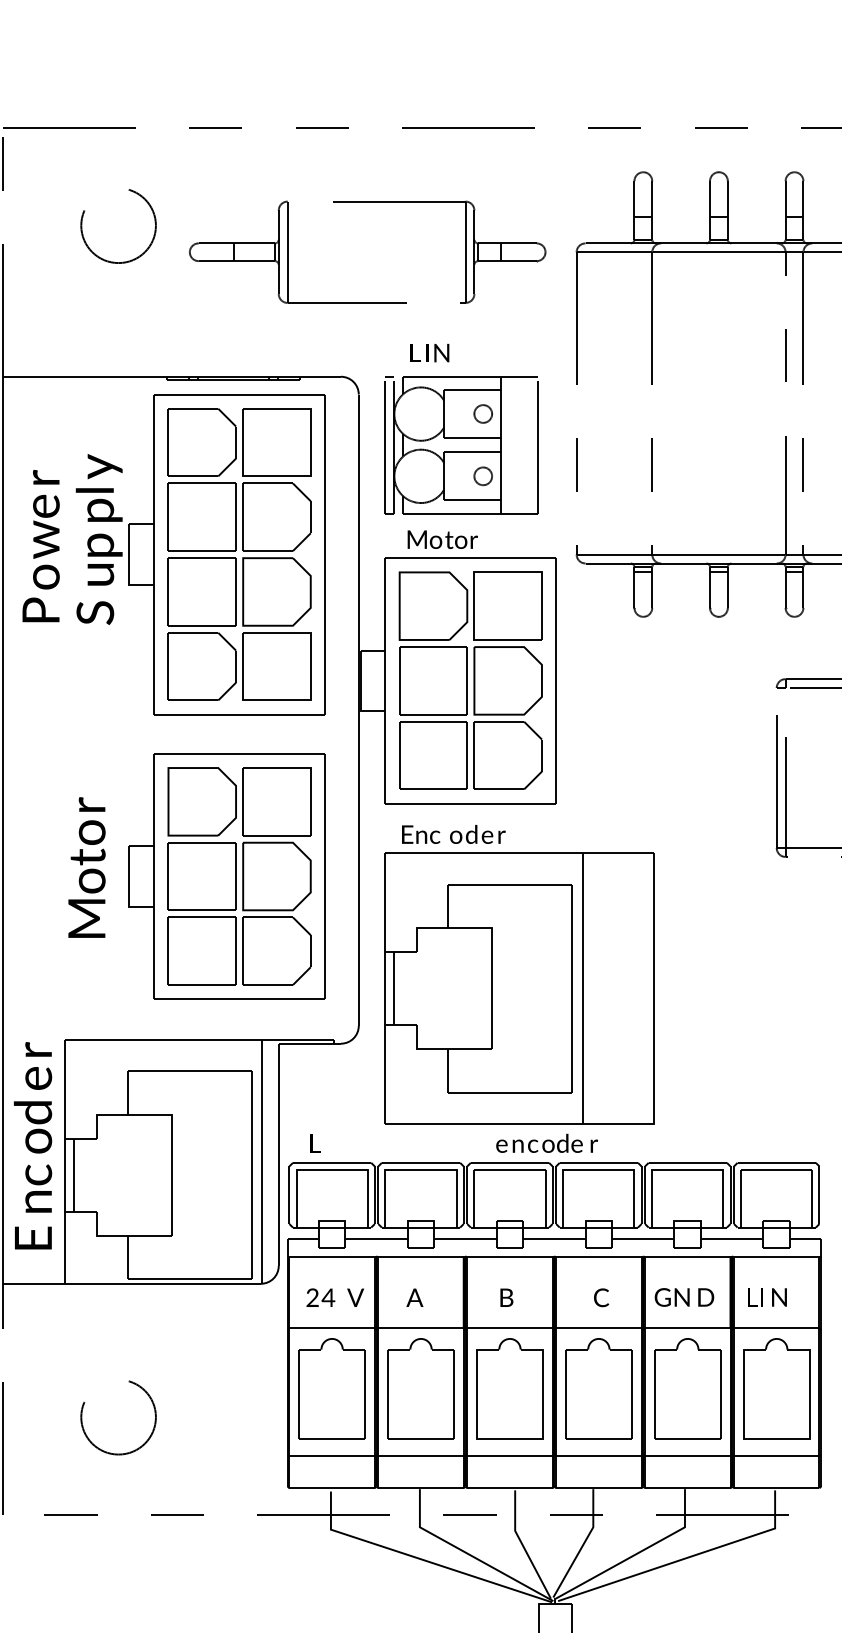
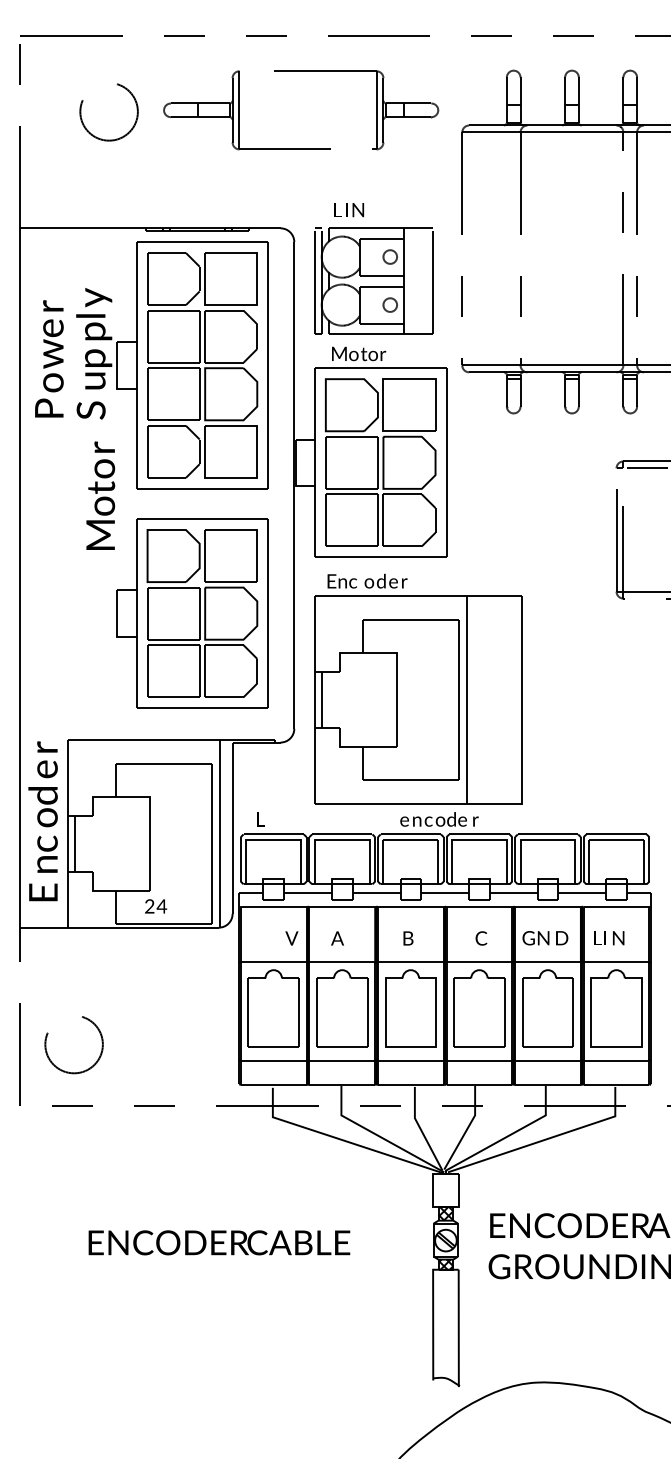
part: (368, 301) -> (301, 148), moved
text: (86, 867) -> (100, 495), moved
text: (321, 1297) -> (156, 906), moved
part: (90, 1439) -> (52, 1061), moved

